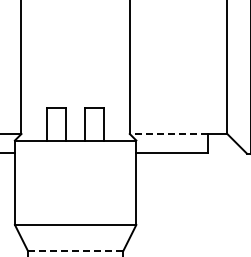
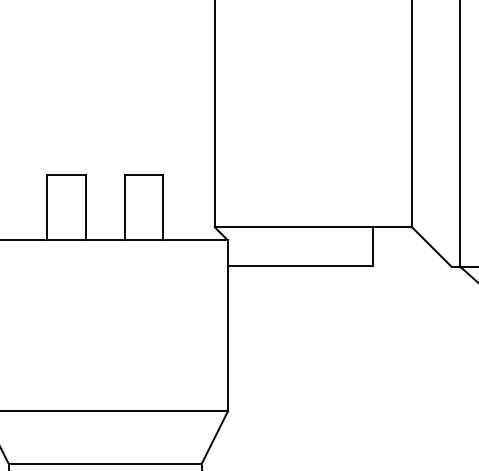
line: (168, 134) -> (293, 228), dashed -> solid
line: (75, 251) -> (104, 464), dashed -> solid

